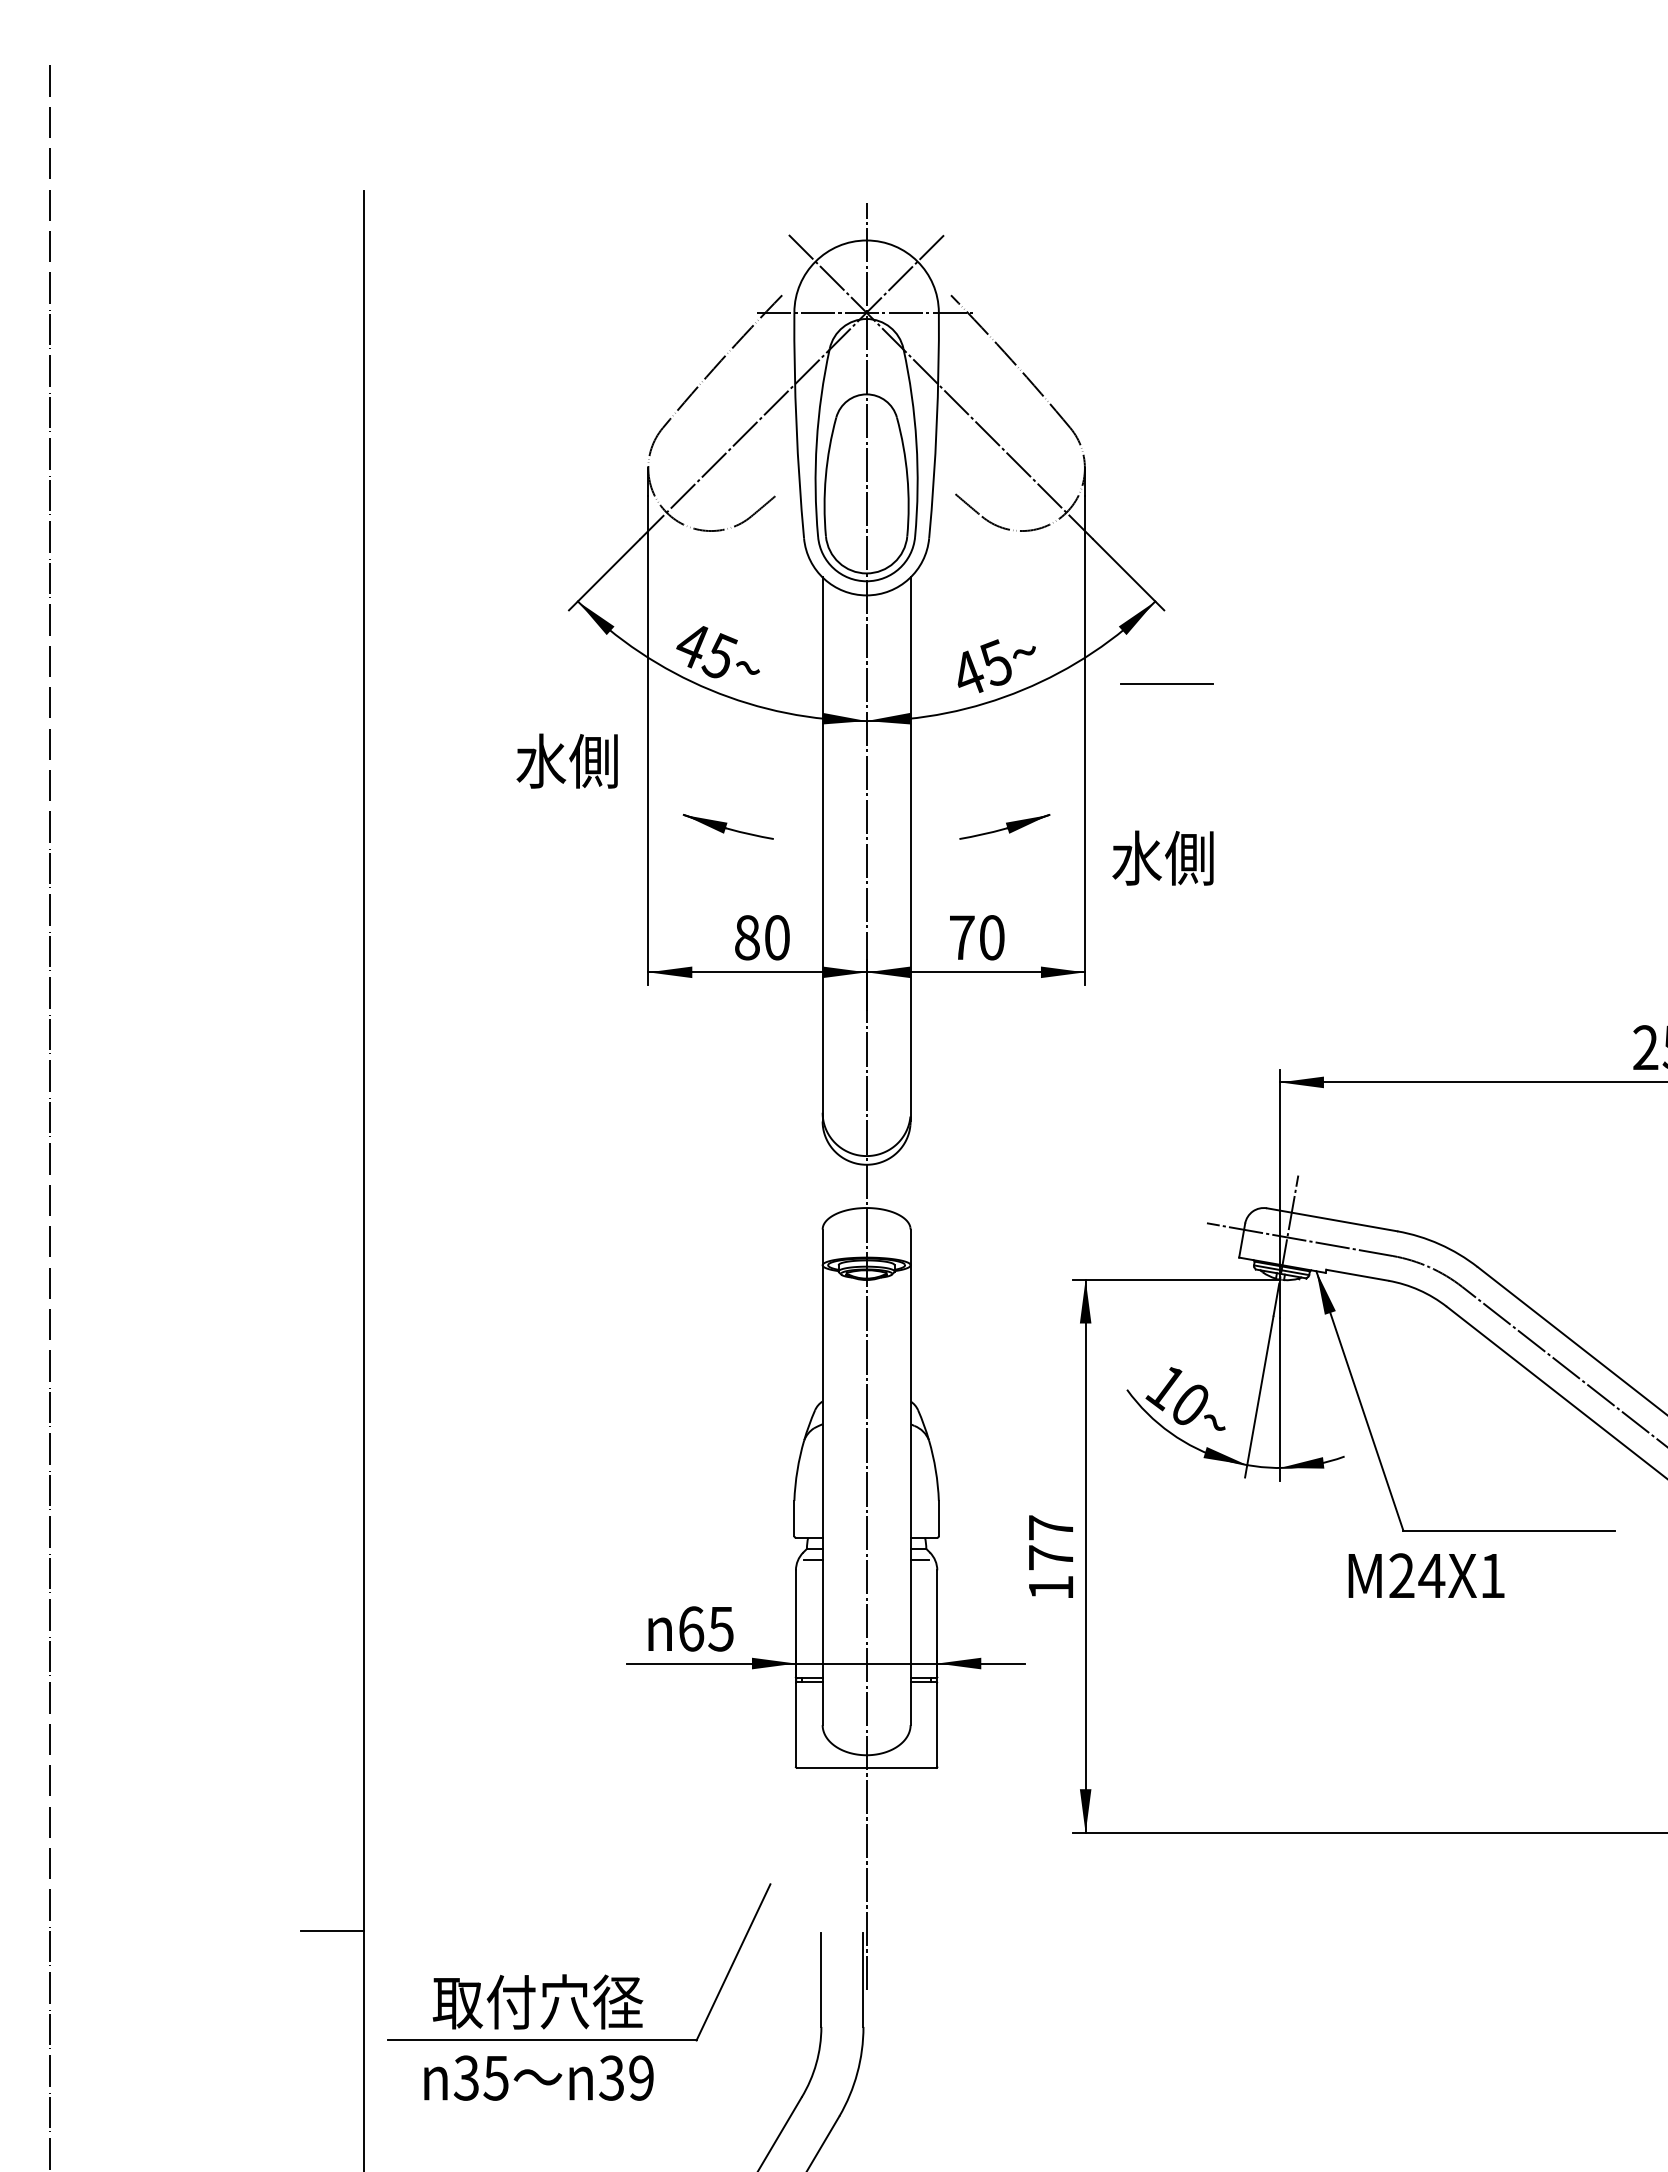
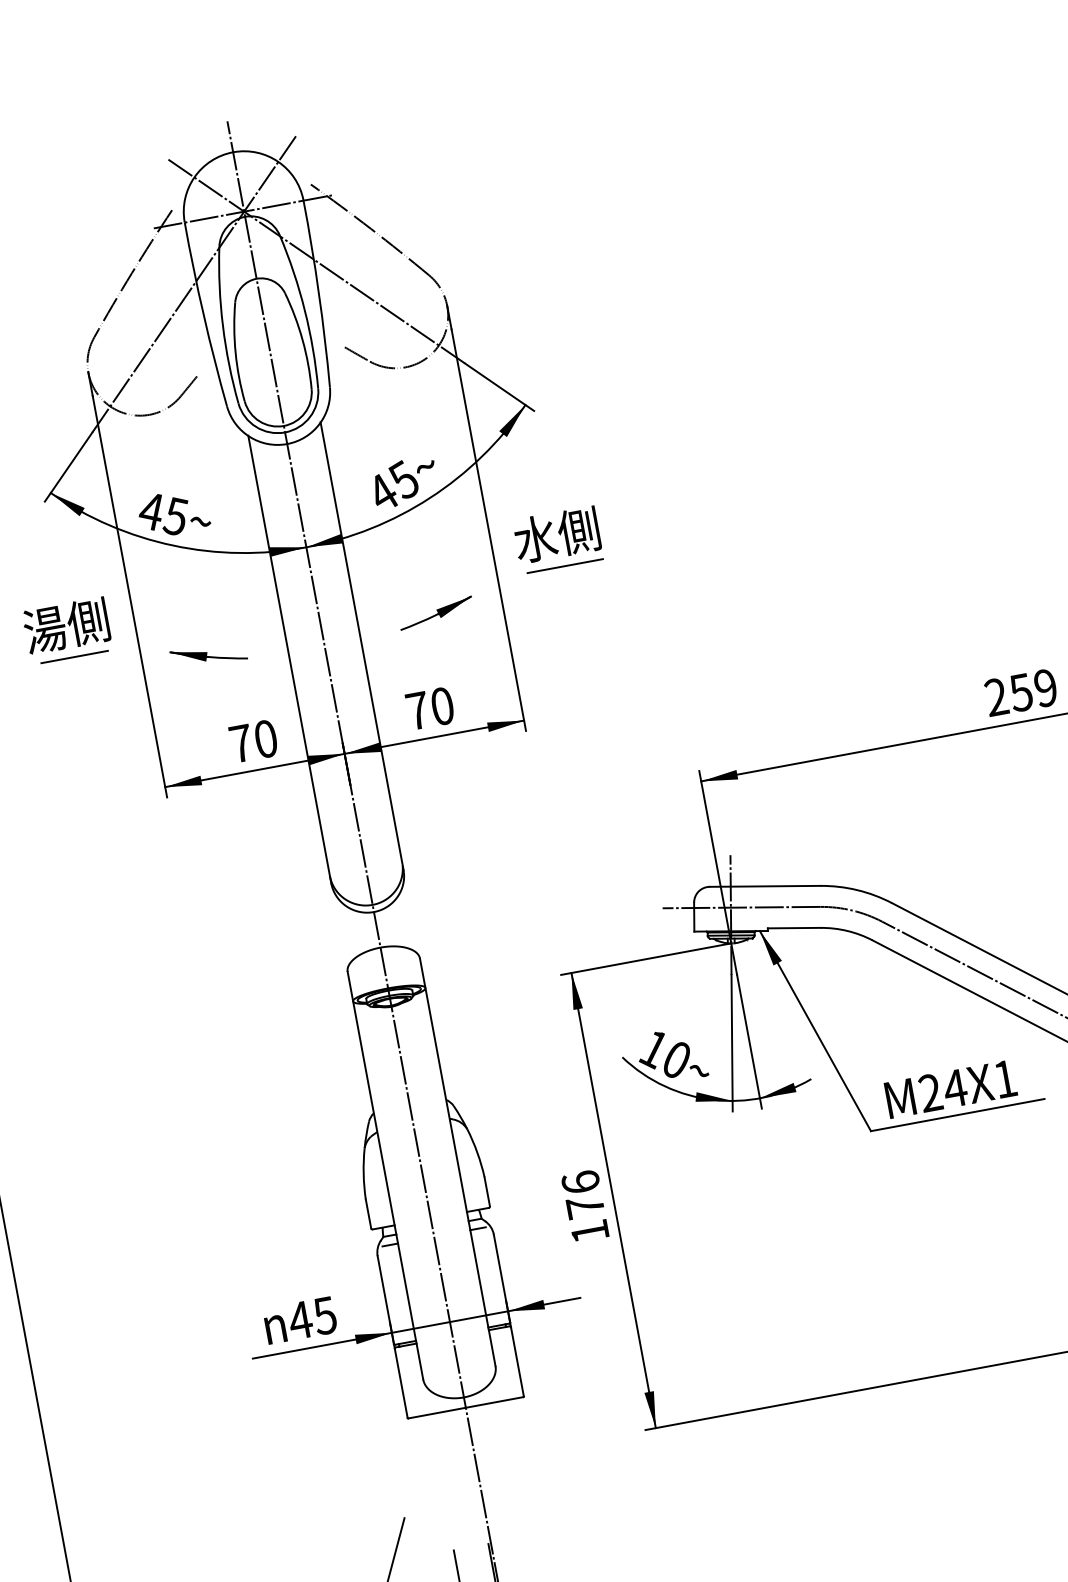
line: (1166, 683) -> (564, 566), moved
text: (541, 760) -> (45, 629), 水側 -> 湯側
line: (569, 799) -> (74, 657), added
text: (1162, 857) -> (556, 534), moved
text: (747, 937) -> (241, 743), 80 -> 70
text: (1050, 1527) -> (580, 1182), 177 -> 176
text: (1426, 1575) -> (950, 1088), moved
text: (690, 1628) -> (299, 1320), 65 -> 45

